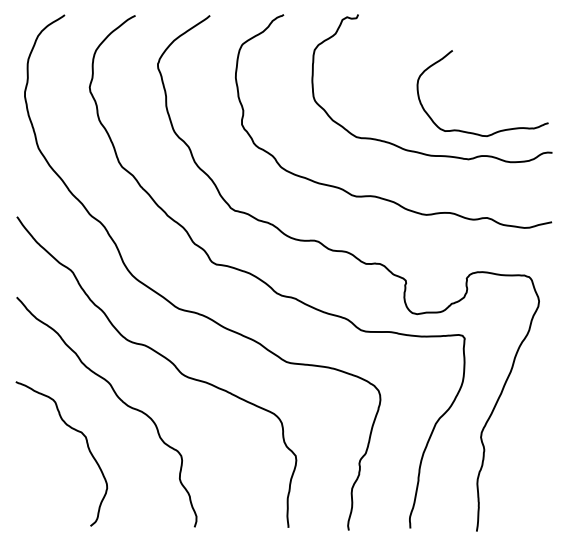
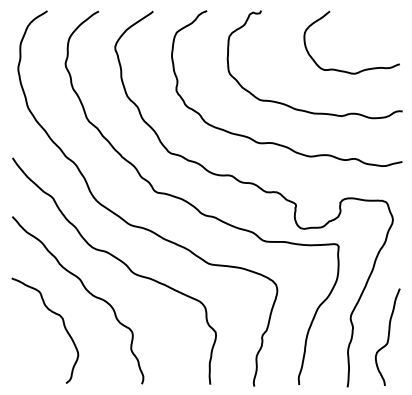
curve: (474, 132) -> (345, 71), moved
curve: (532, 462) -> (388, 337), added

